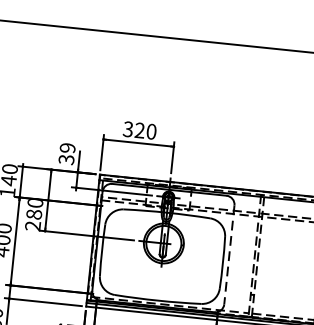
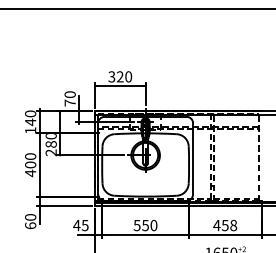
text: (66, 153) -> (69, 98), 39 -> 70
line: (230, 254) -> (193, 158), dashed -> solid

